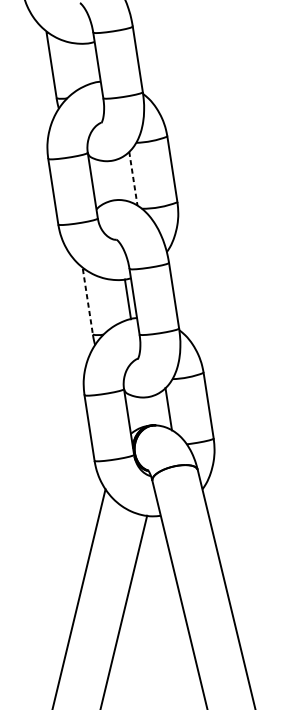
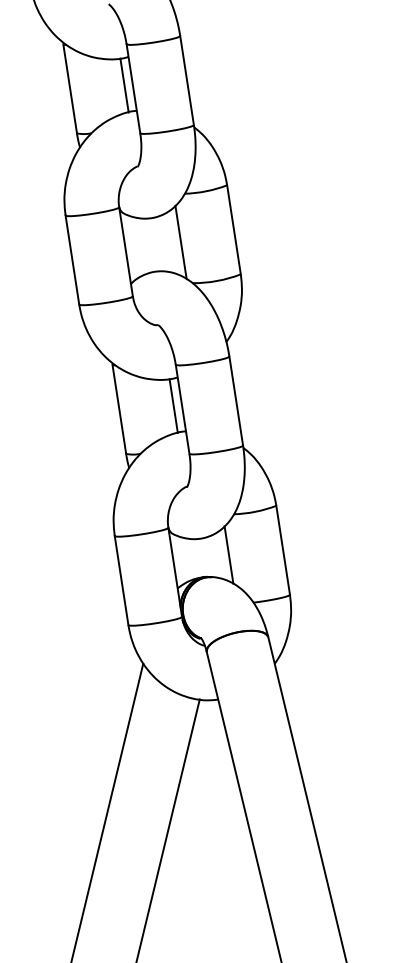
line: (91, 63) -> (124, 85), added
line: (133, 178) -> (181, 242), dashed -> solid
line: (88, 301) -> (119, 409), dashed -> solid

